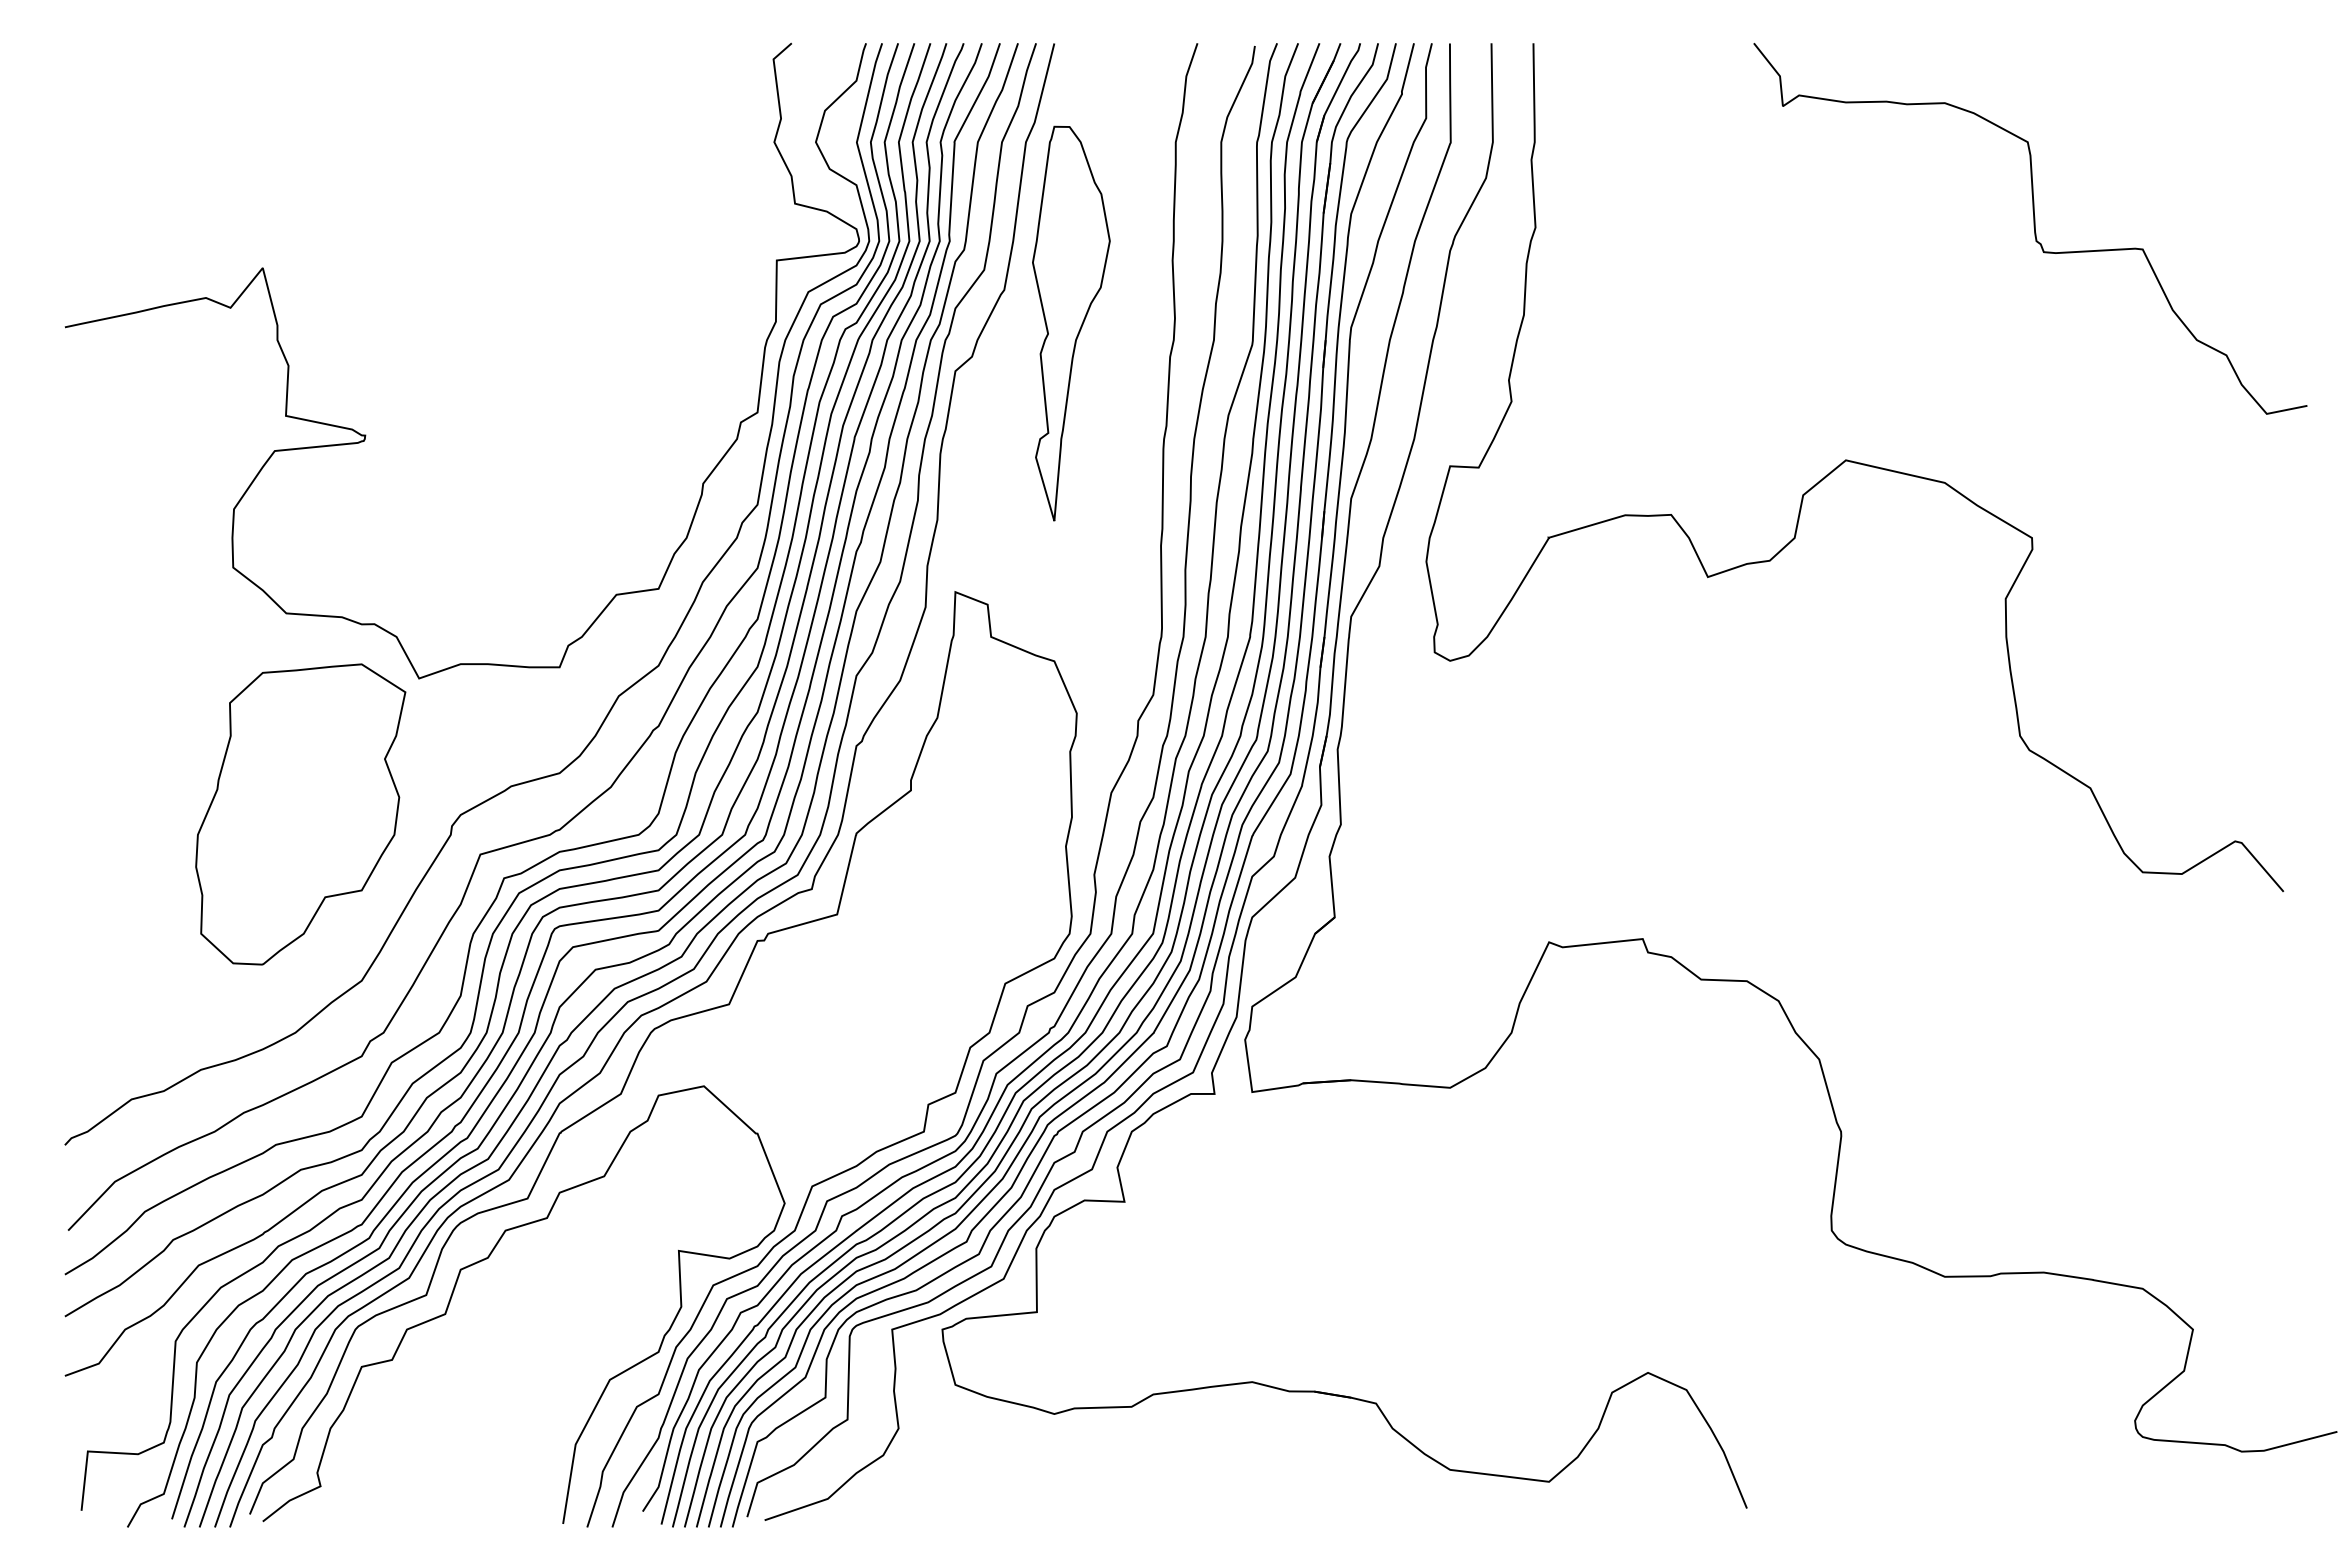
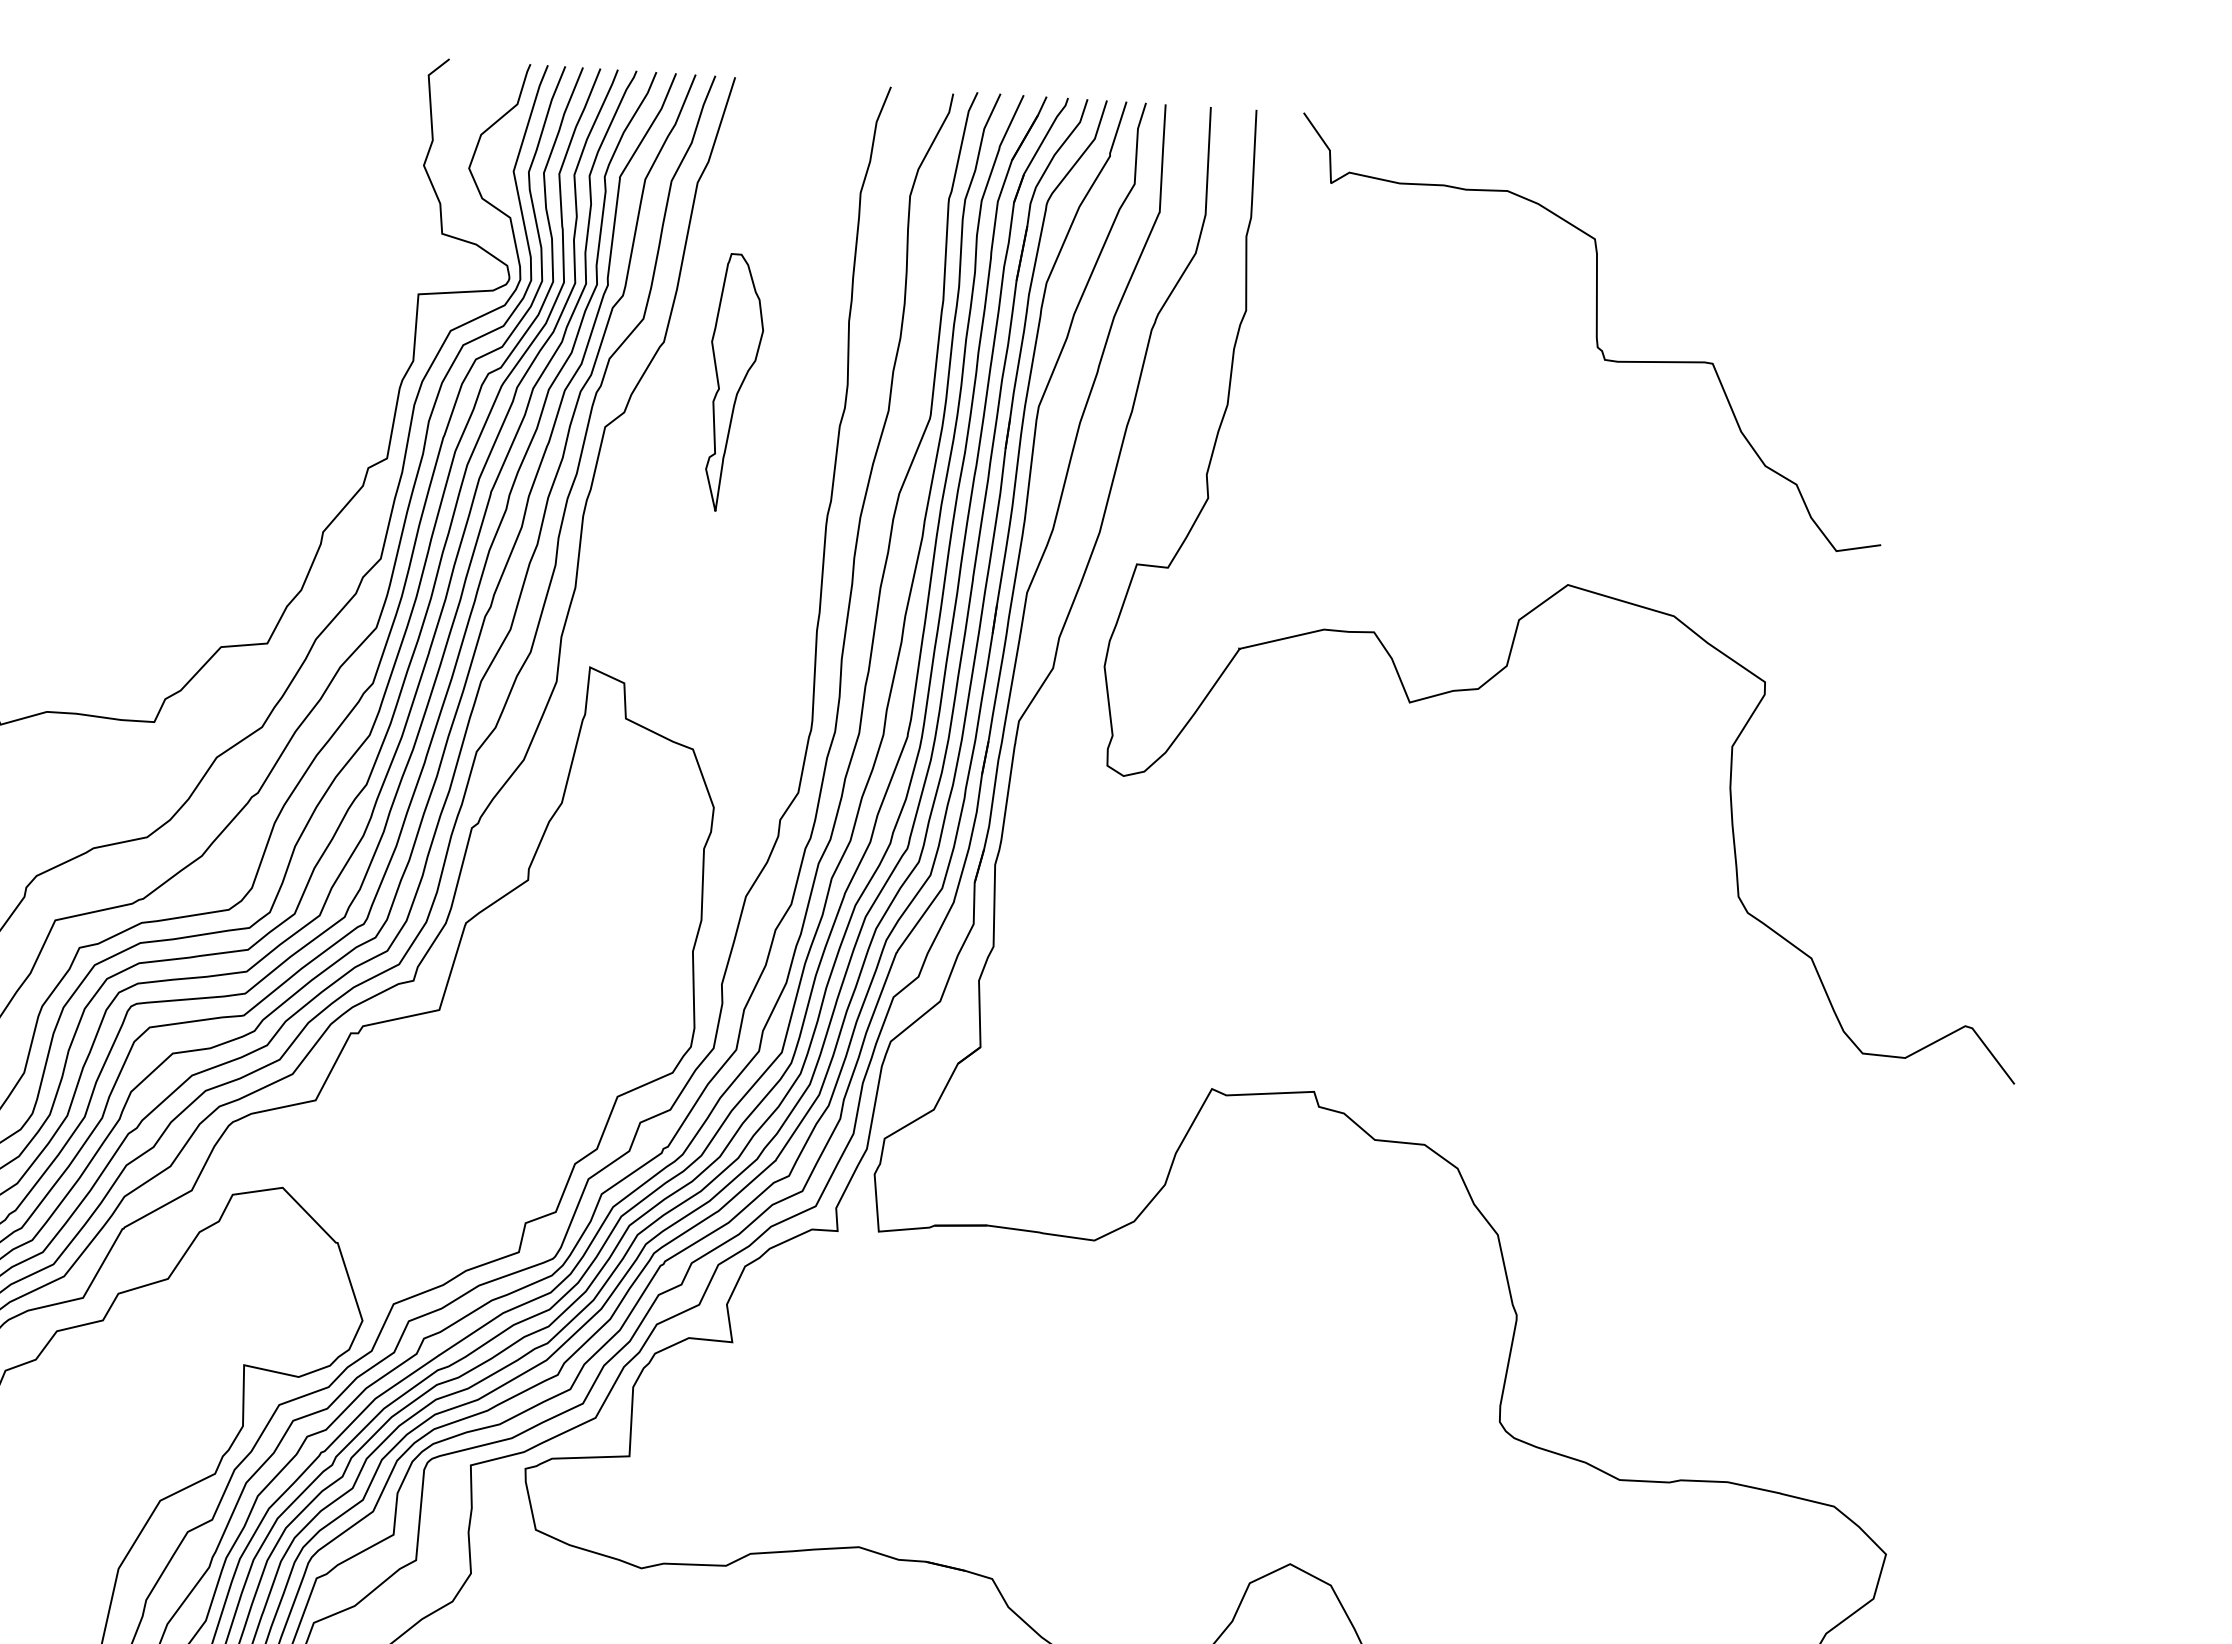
curve: (2033, 227) -> (1595, 332), moved
part: (1071, 323) -> (734, 383), size x0.6

